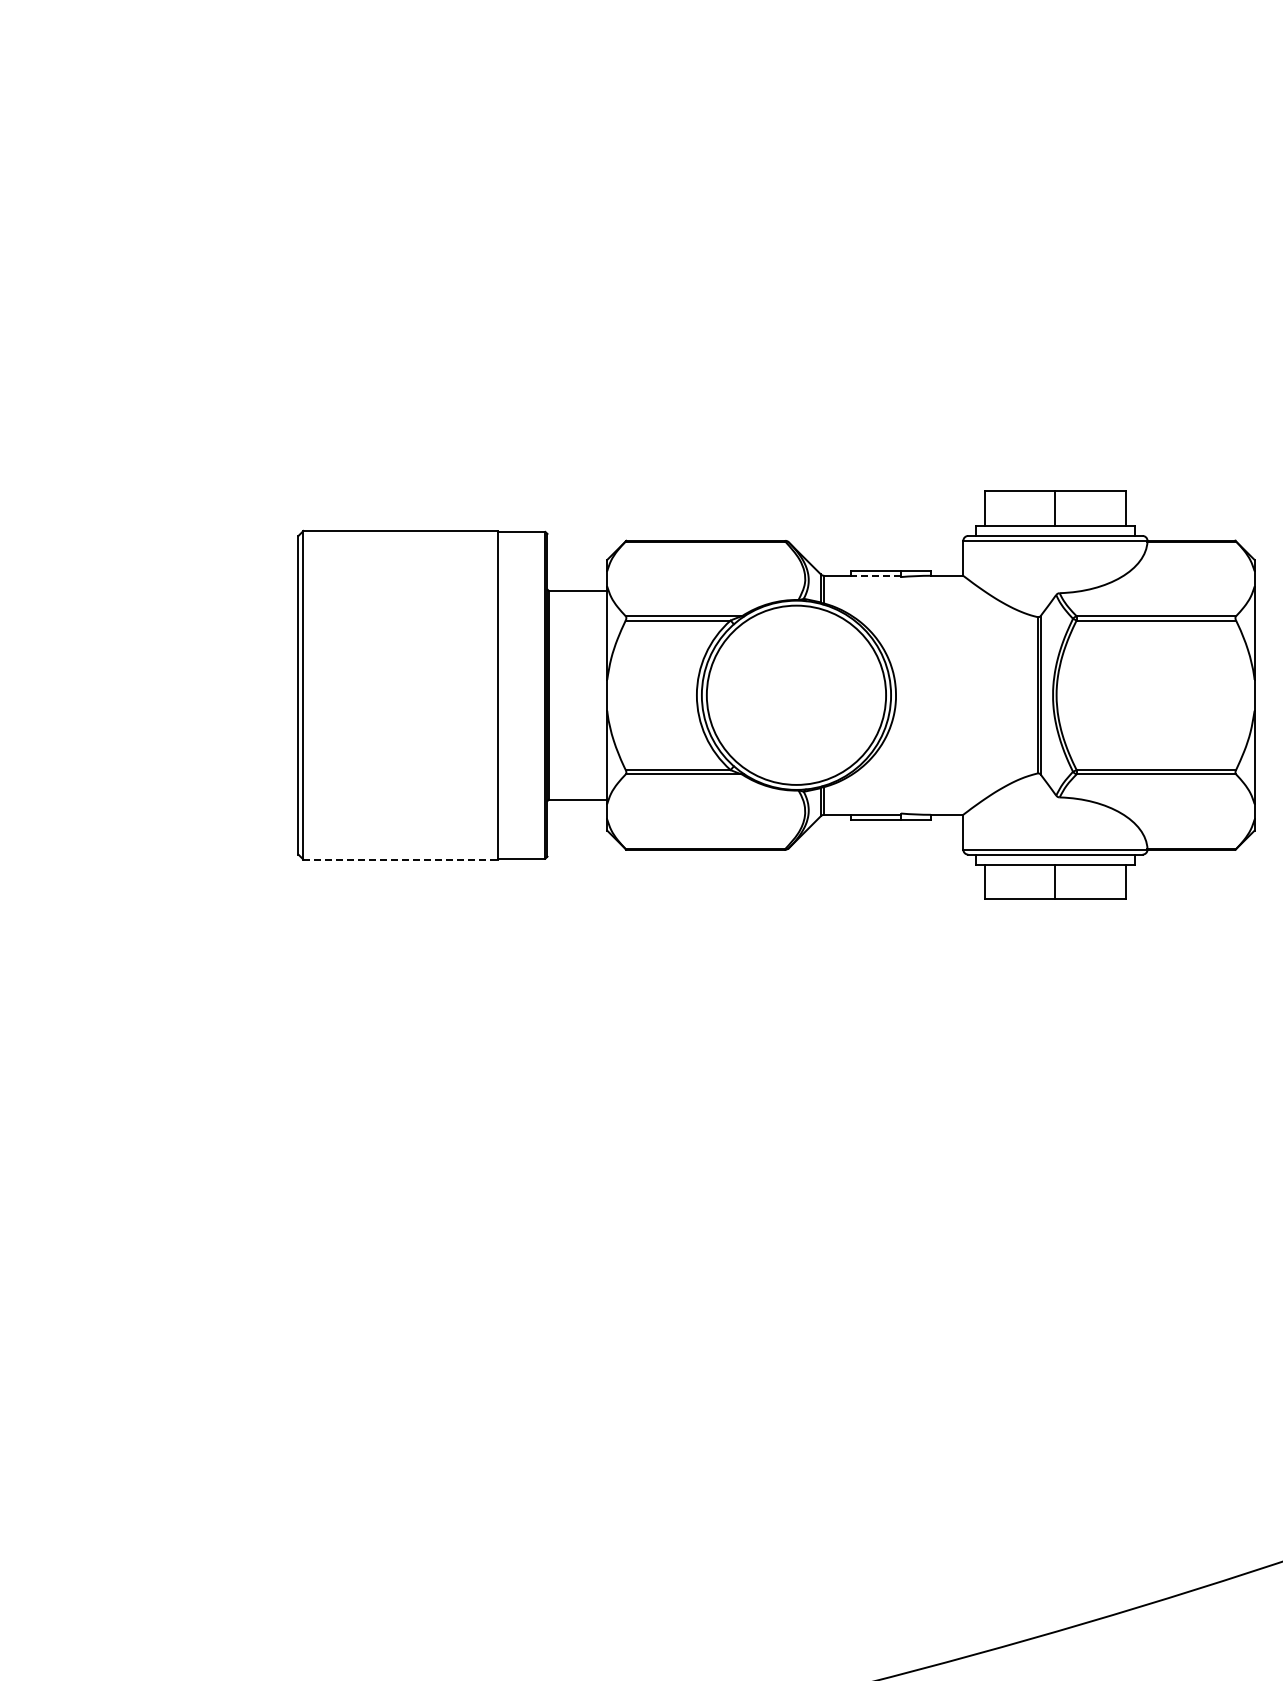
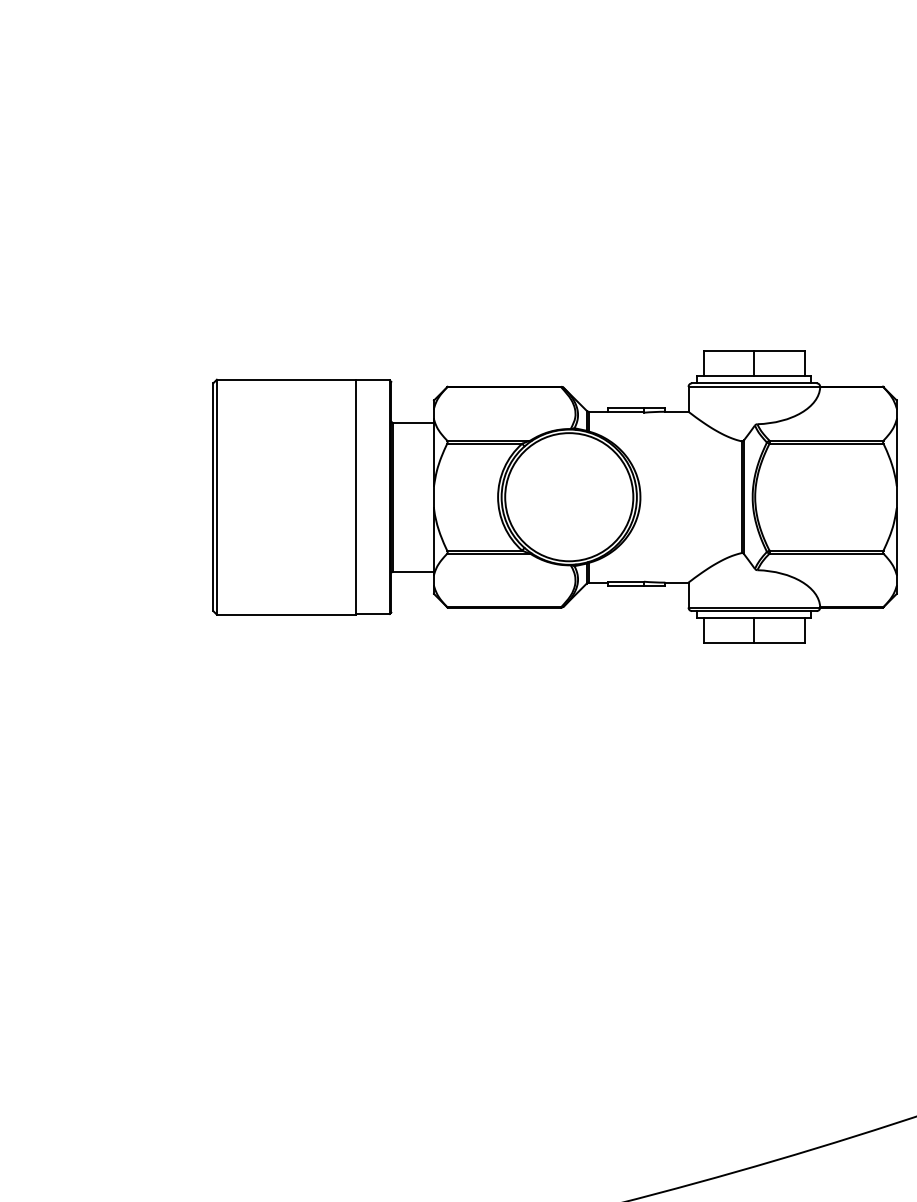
line: (876, 575) -> (626, 411), dashed -> solid
line: (401, 859) -> (286, 614), dashed -> solid

